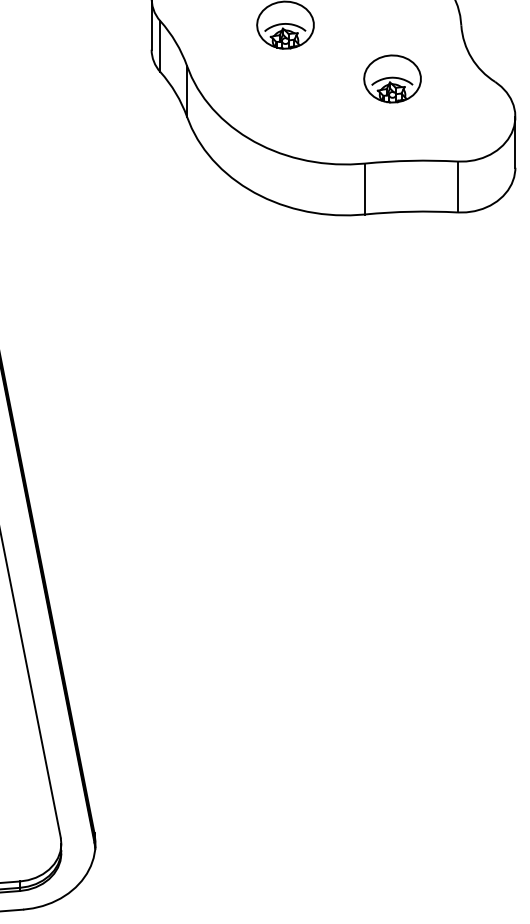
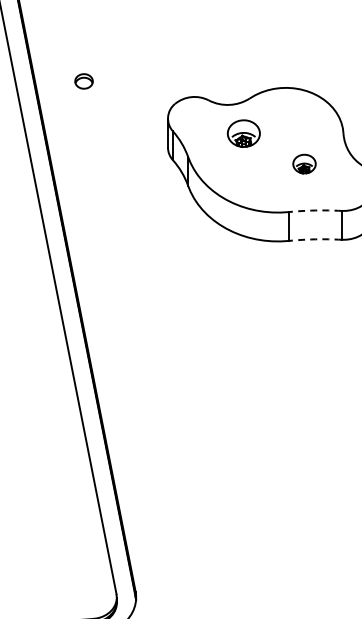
part: (392, 77) -> (304, 163), size x0.7
arc: (411, 160) -> (315, 210), solid -> dashed
arc: (411, 211) -> (315, 239), solid -> dashed

